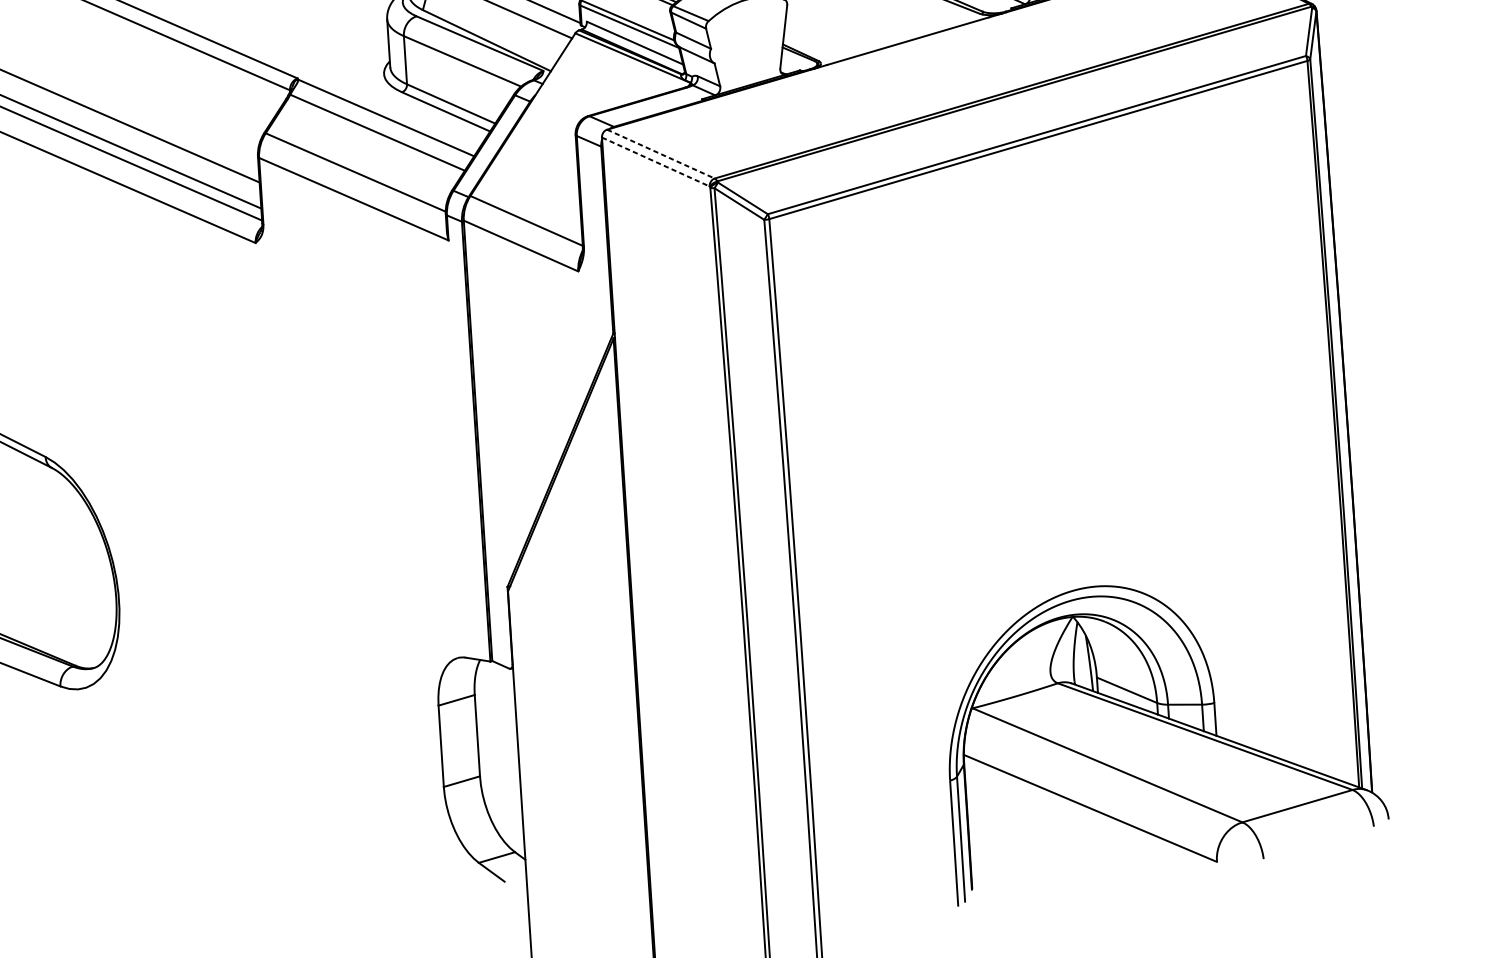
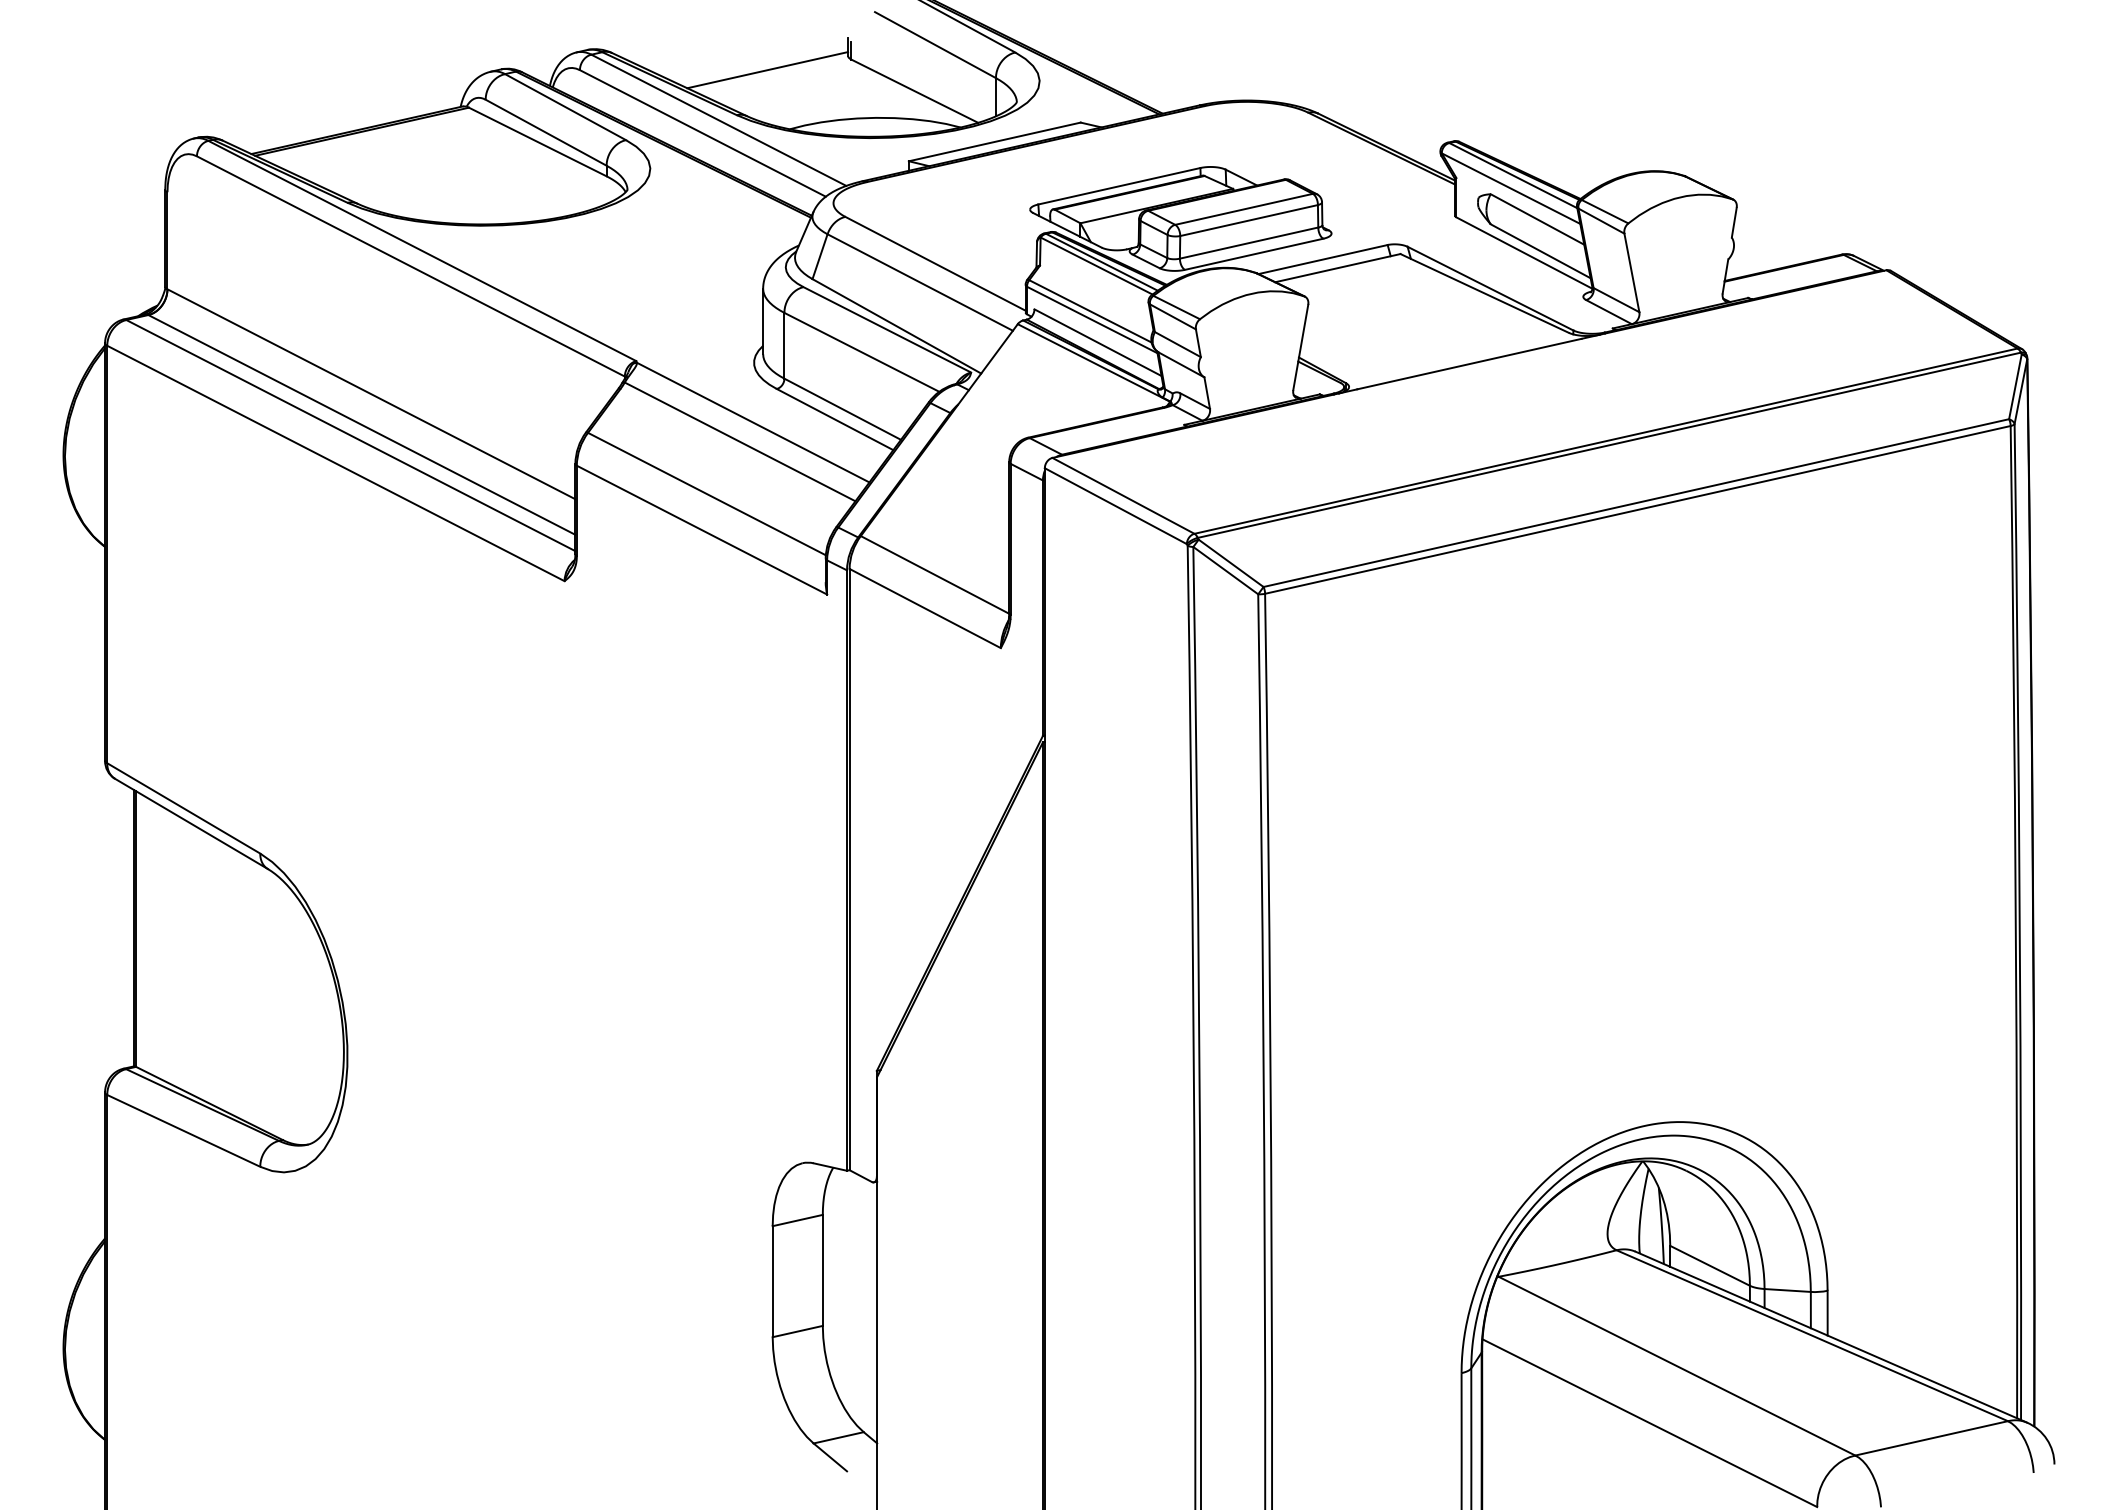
line: (660, 154) -> (1123, 496), dashed -> solid
line: (656, 162) -> (1116, 506), dashed -> solid

